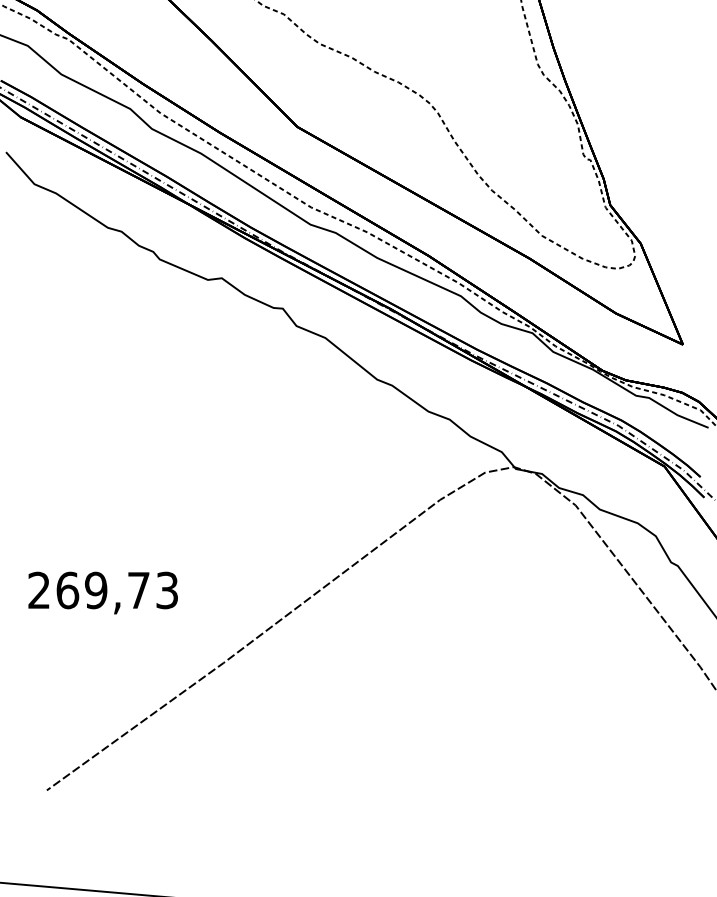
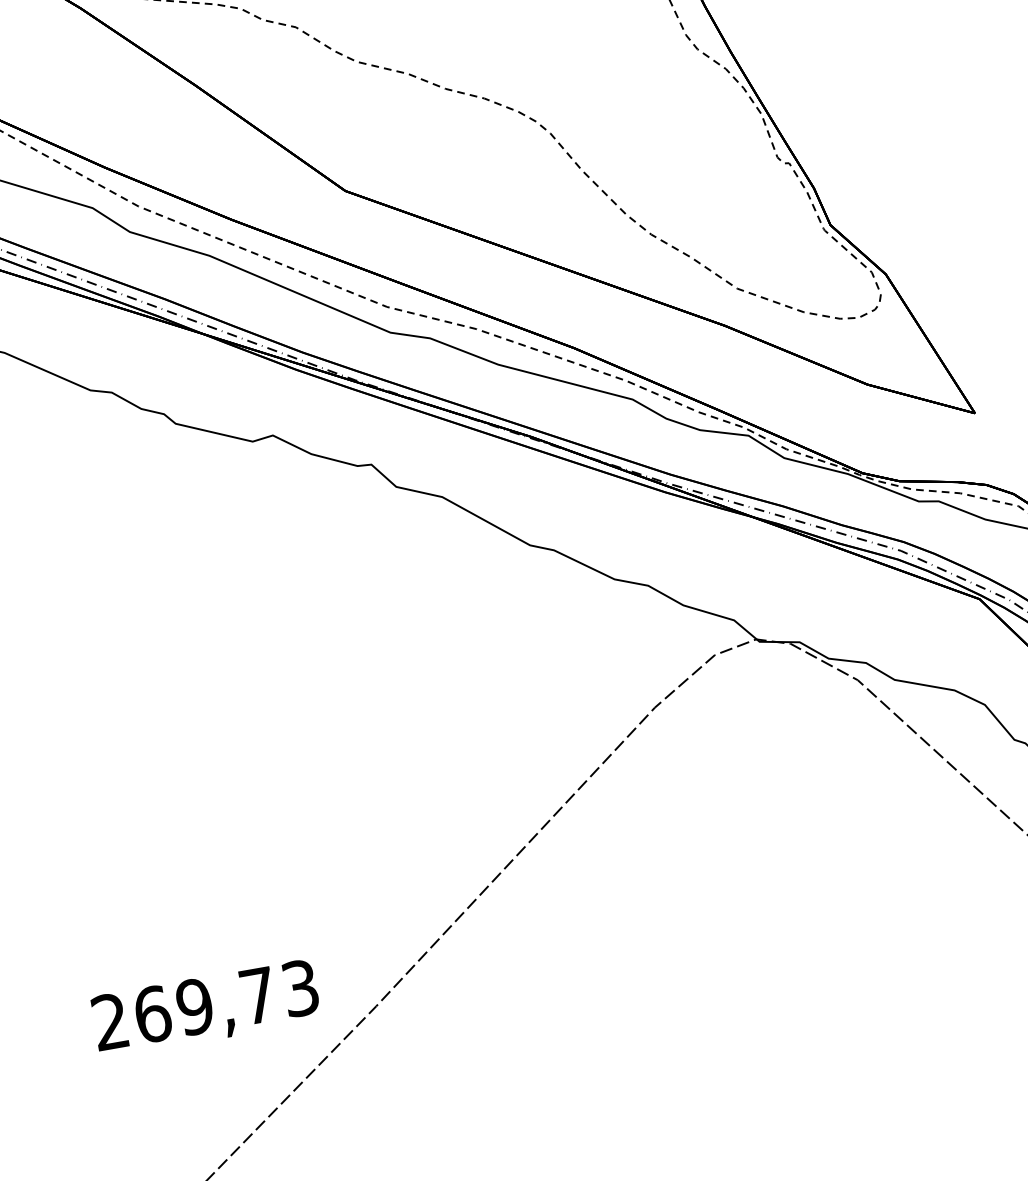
text: (102, 592) -> (204, 1008), moved

